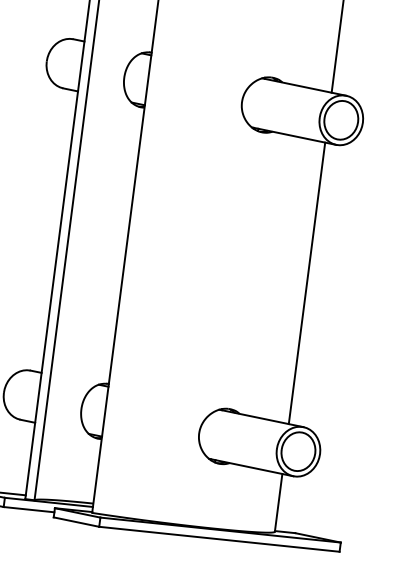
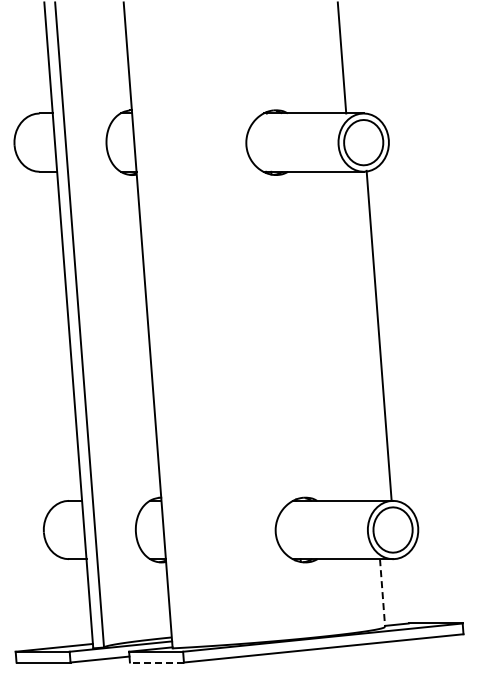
line: (306, 282) -> (378, 334), moved
line: (278, 503) -> (382, 593), solid -> dashed
line: (76, 522) -> (156, 662), solid -> dashed

